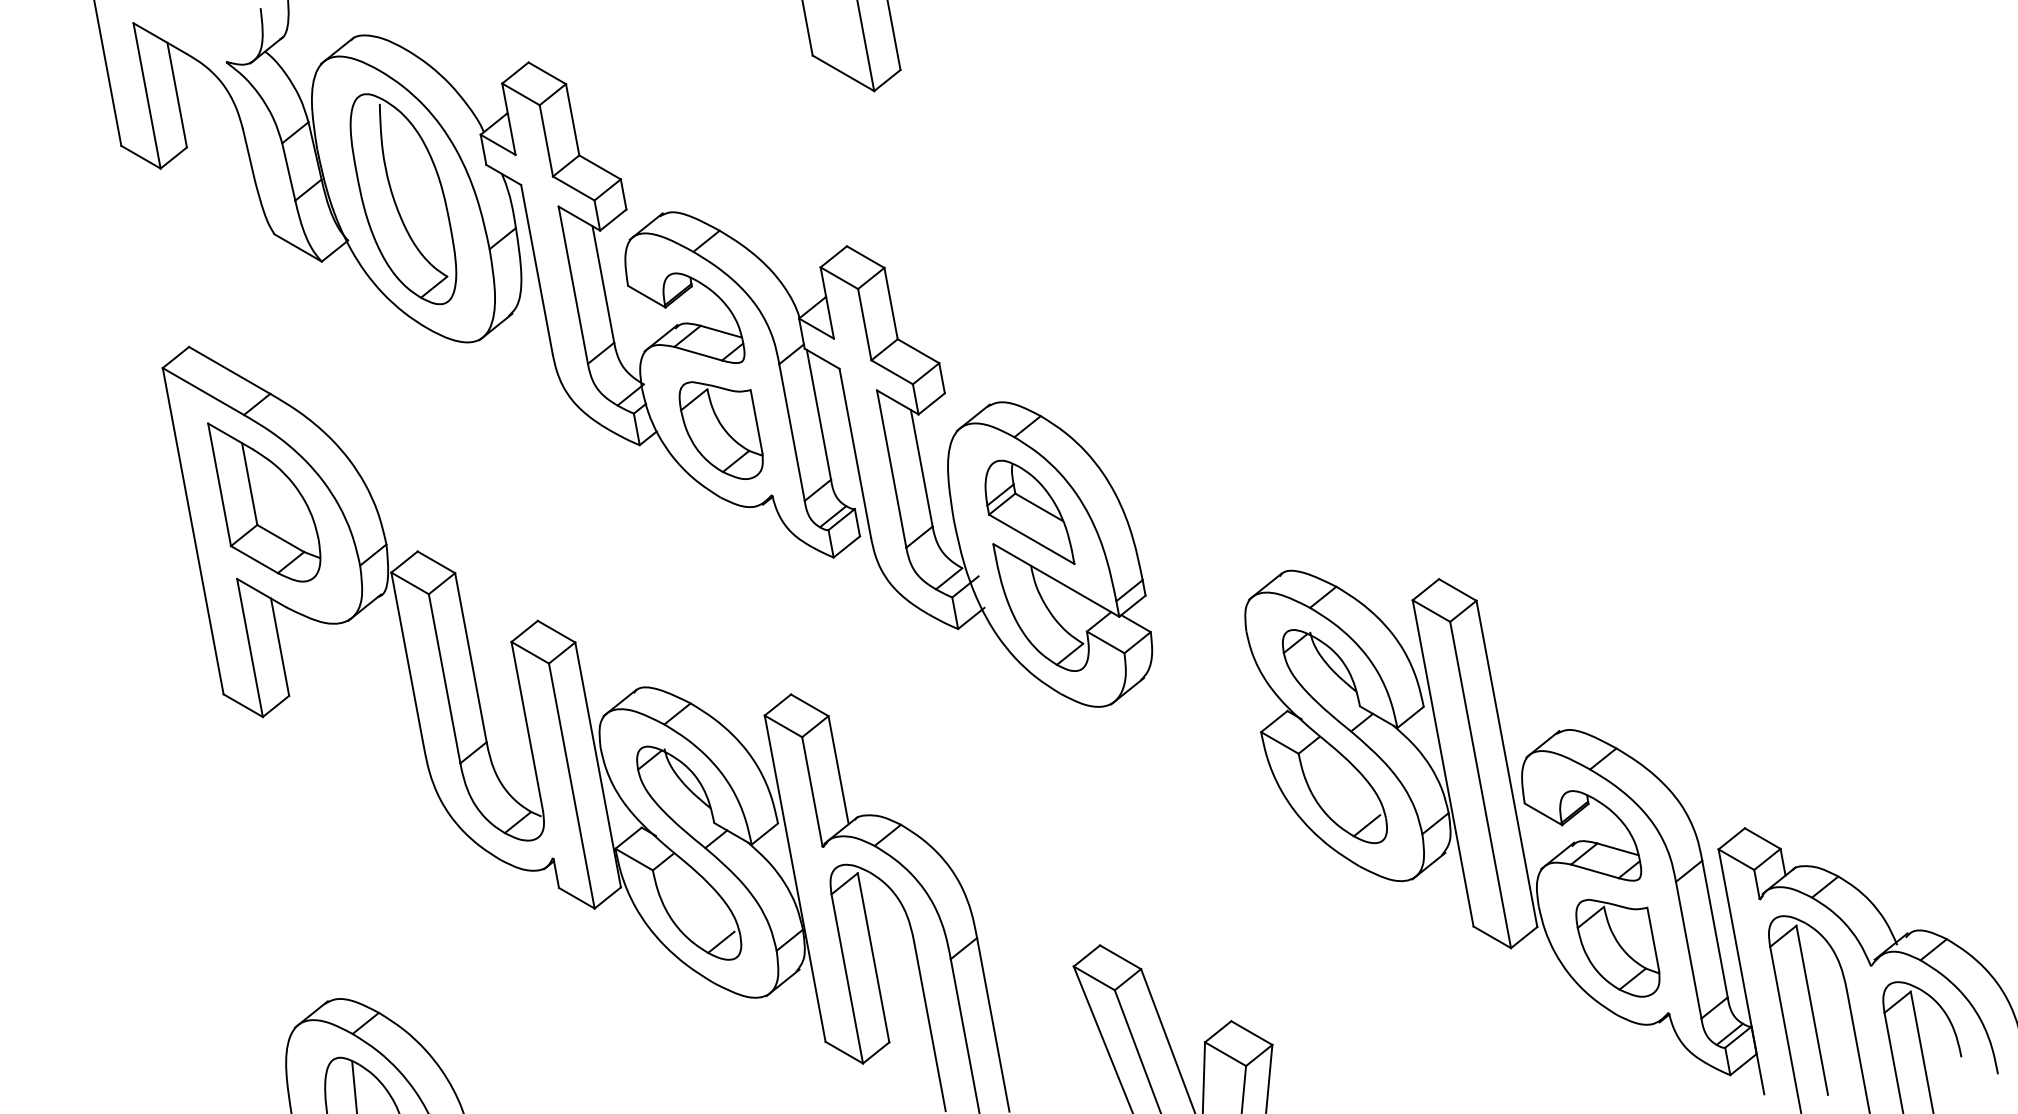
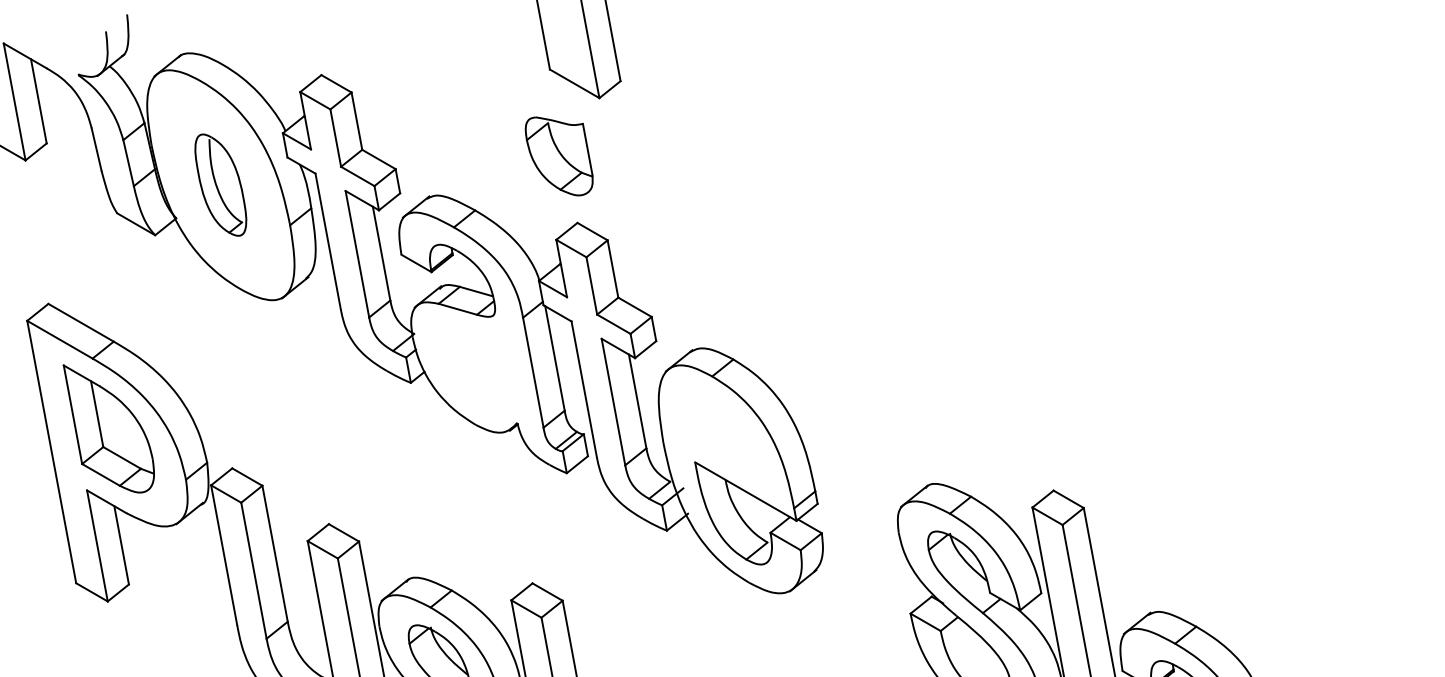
part: (403, 199) -> (220, 185), size x0.6
part: (720, 430) -> (558, 156), moved
part: (1029, 511) -> (724, 436), removed

